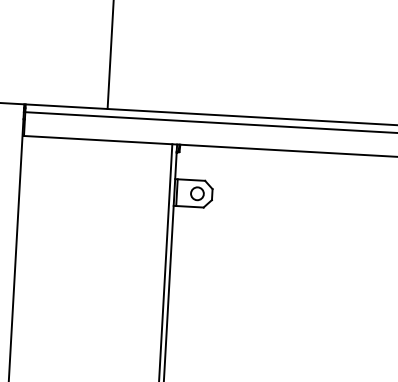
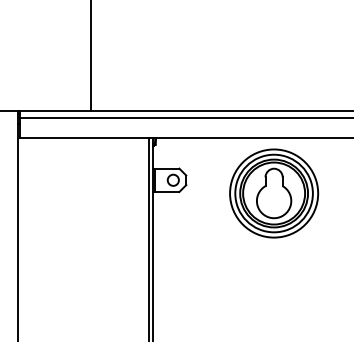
part: (312, 215) -> (274, 193), added

